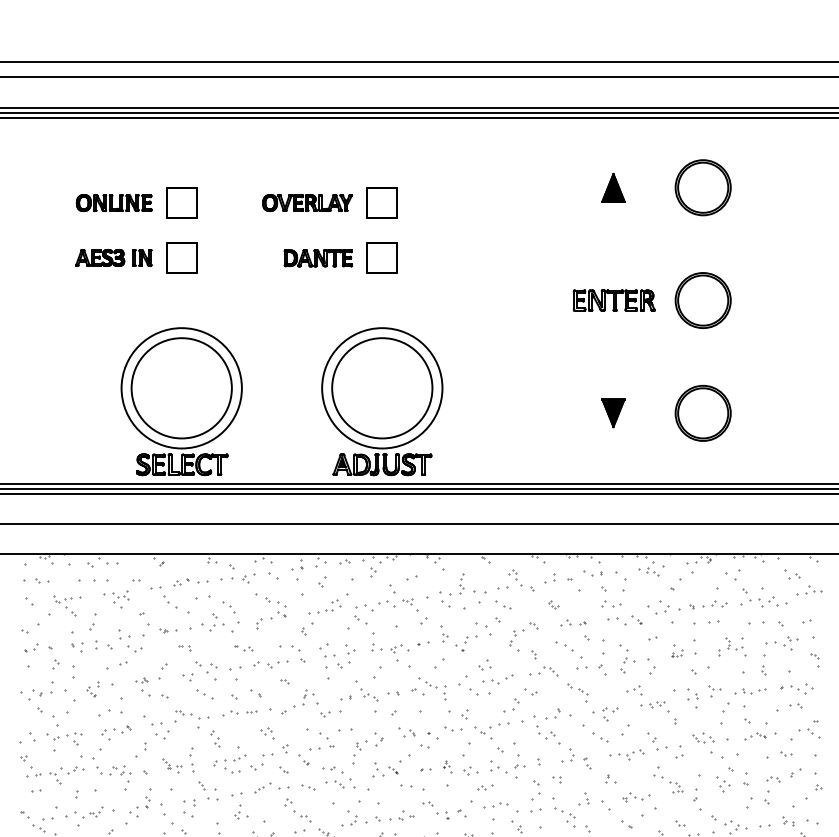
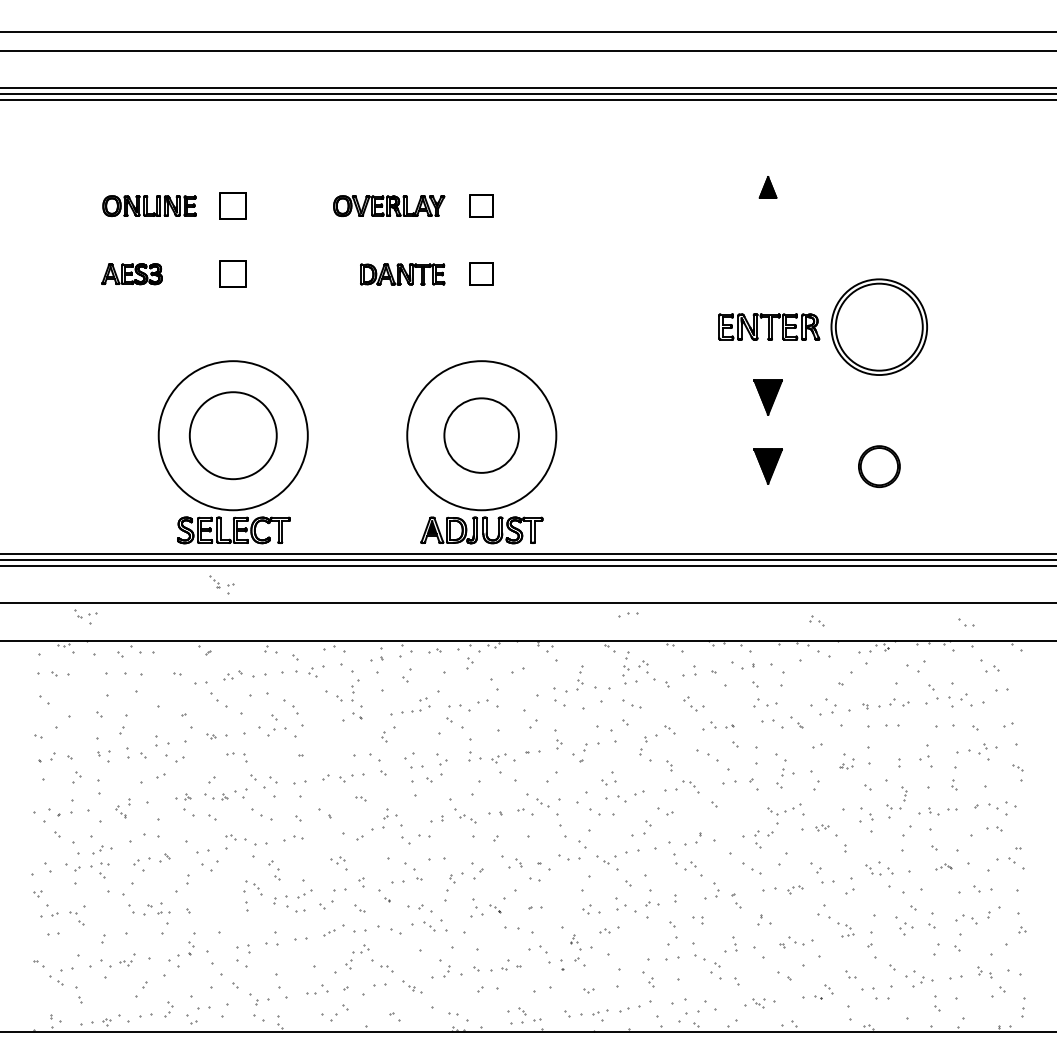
part: (612, 187) -> (767, 187), size x0.6
part: (703, 187) -> (879, 187), removed
part: (181, 202) -> (233, 205), size x0.7
part: (382, 202) -> (481, 205), size x0.6
part: (142, 257) -> (184, 273), removed
part: (181, 258) -> (233, 274), size x0.7
part: (382, 258) -> (481, 274), size x0.6
part: (703, 300) -> (879, 326), size x1.4
part: (612, 357) -> (767, 397), added
circle: (181, 388) -> (233, 435), size x0.7
circle: (382, 388) -> (481, 435), size x0.6
part: (703, 413) -> (879, 466), size x0.6
part: (652, 571) -> (816, 620), moved
part: (498, 572) -> (625, 663), added
part: (815, 589) -> (966, 622), moved
part: (120, 596) -> (157, 693), removed
part: (62, 601) -> (85, 616), moved
part: (407, 601) -> (513, 699), removed
part: (553, 604) -> (694, 703), size x1.6
part: (259, 623) -> (355, 686), moved
part: (728, 643) -> (904, 793), moved
part: (184, 648) -> (236, 758), size x1.4
part: (248, 648) -> (316, 758), removed
part: (171, 679) -> (220, 796), added
part: (444, 692) -> (558, 812), size x1.6
part: (583, 694) -> (772, 815), moved
part: (657, 704) -> (822, 827), size x0.7
part: (251, 711) -> (319, 836), removed
part: (325, 713) -> (411, 838), size x1.6
part: (465, 714) -> (584, 839), size x1.6
part: (754, 736) -> (943, 866), size x0.6
part: (786, 753) -> (982, 888), size x1.4
part: (635, 754) -> (795, 889), size x0.7
part: (172, 765) -> (221, 584), moved
part: (447, 766) -> (575, 942), moved
part: (76, 769) -> (102, 849), moved
part: (773, 779) -> (966, 920), size x1.4
part: (201, 786) -> (257, 889), moved
part: (308, 787) -> (390, 930), size x1.6
part: (428, 803) -> (538, 949), size x1.6
part: (500, 804) -> (628, 614), moved
part: (237, 811) -> (349, 960), moved

